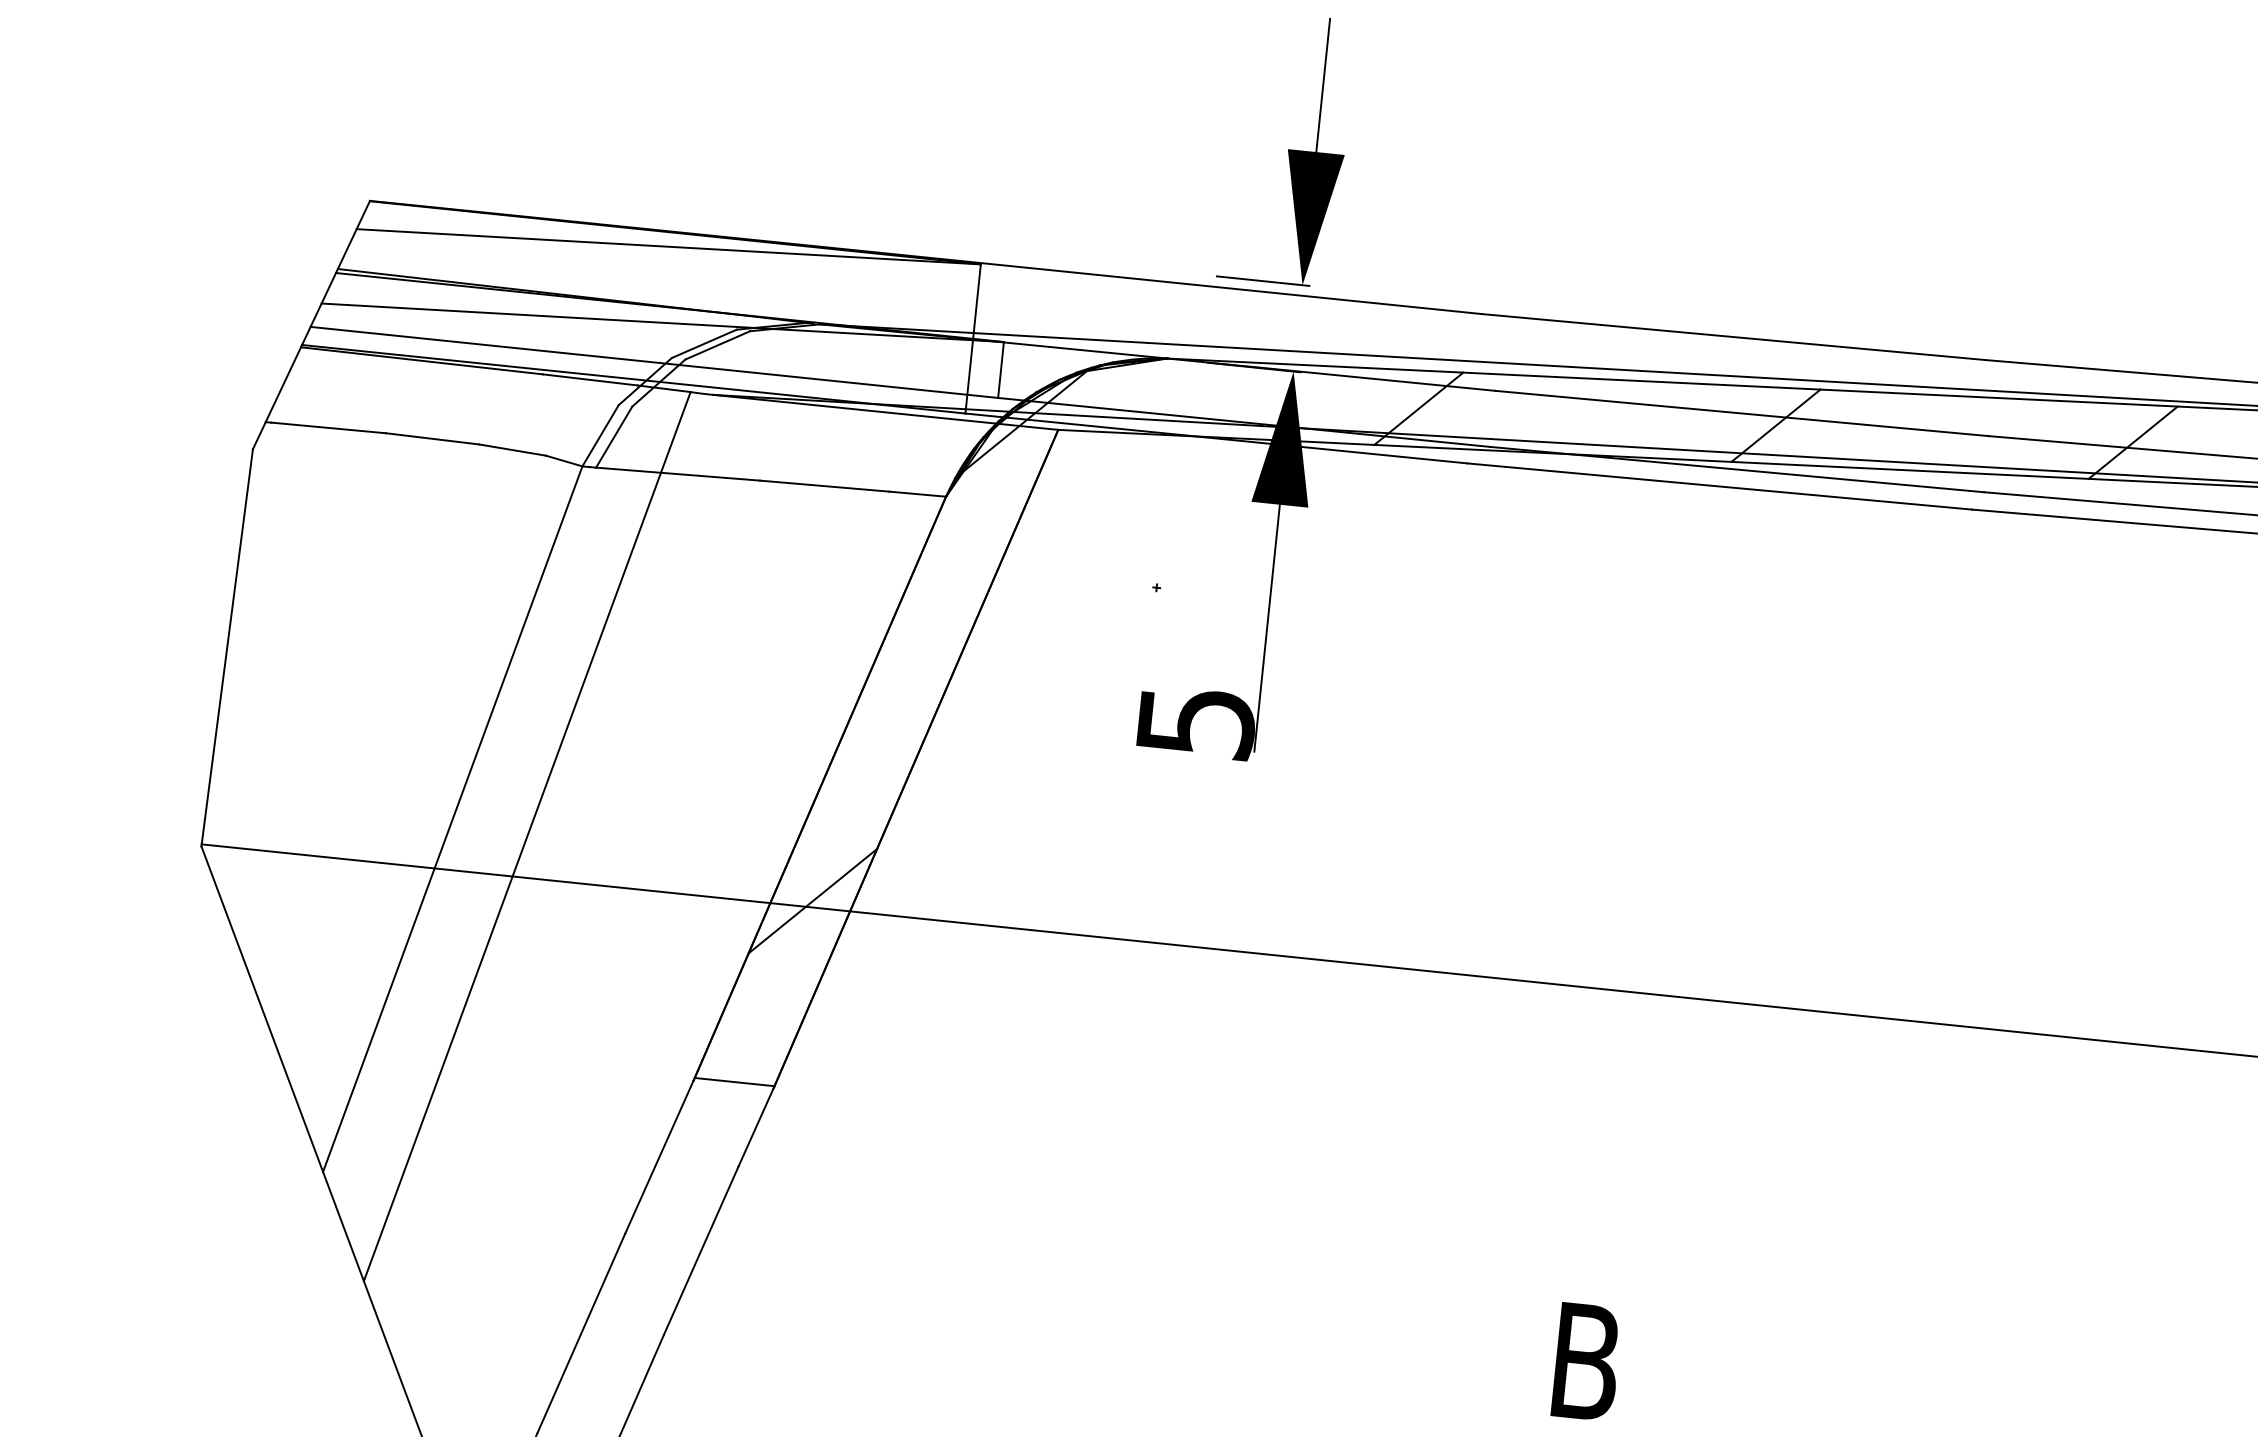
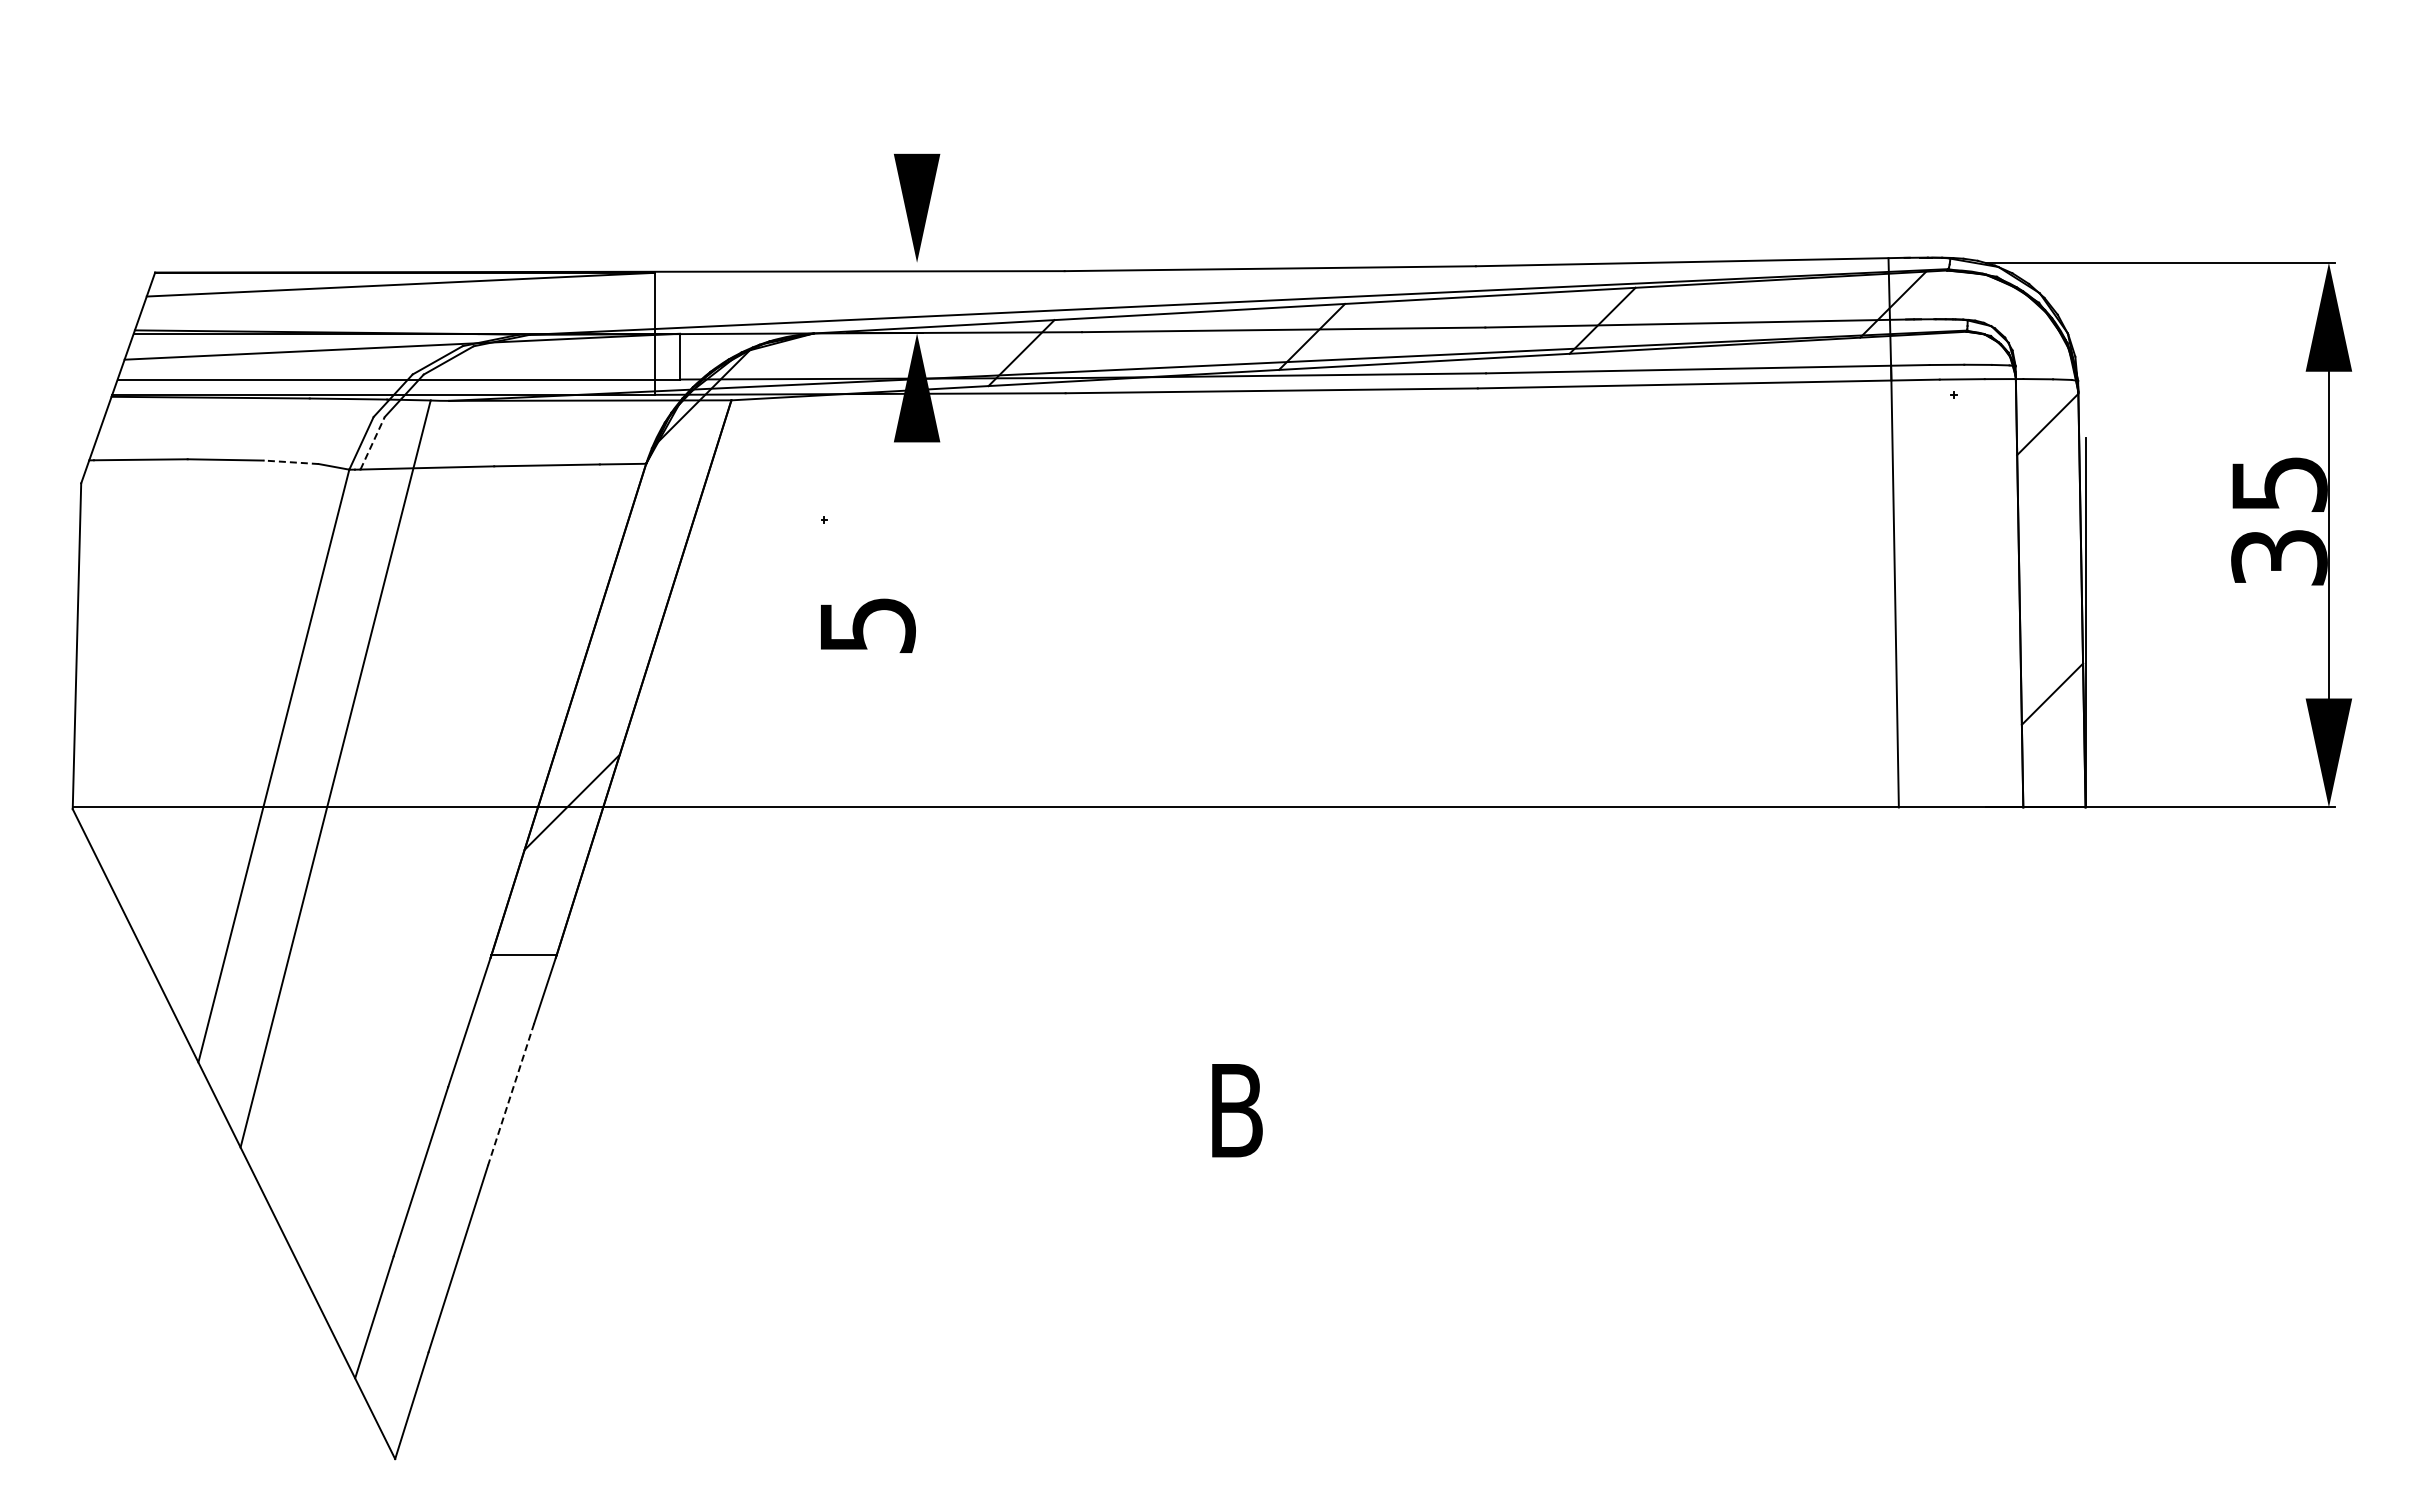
line: (1323, 84) -> (917, 98), removed
line: (1262, 280) -> (884, 262), removed
line: (614, 437) -> (372, 443), solid -> dashed
line: (512, 450) -> (291, 462), solid -> dashed
line: (1267, 628) -> (917, 543), removed
line: (701, 1250) -> (511, 1094), solid -> dashed

